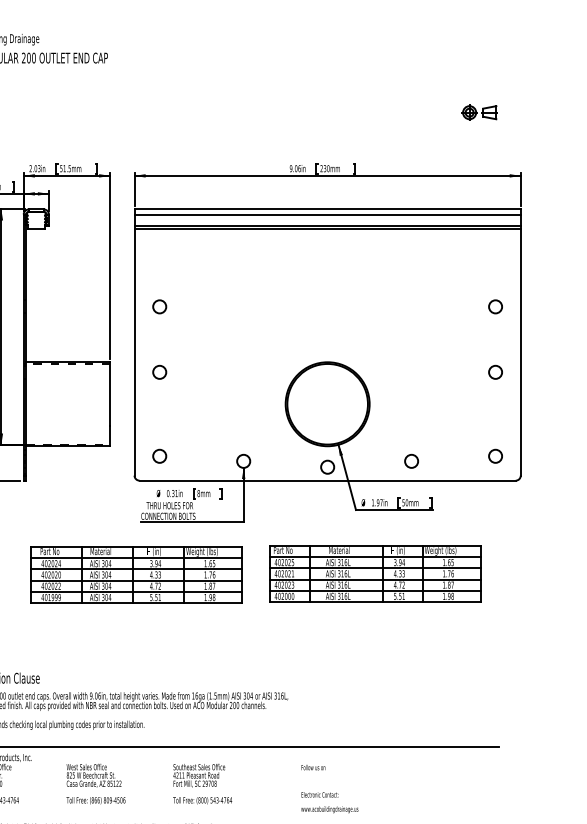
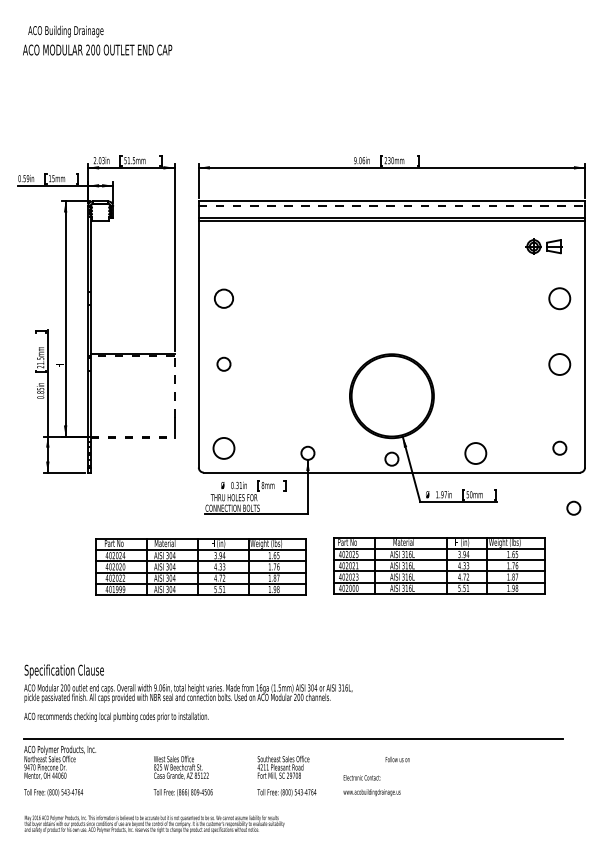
part: (479, 112) -> (543, 246), moved
line: (328, 214) -> (392, 206), solid -> dashed
circle: (159, 306) -> (223, 298), size x1.4
circle: (495, 306) -> (559, 298), size x1.6
circle: (495, 371) -> (559, 363), size x1.6
line: (110, 394) -> (174, 386), solid -> dashed
line: (68, 446) -> (132, 438), solid -> dashed
circle: (159, 455) -> (223, 447), size x1.6
circle: (411, 460) -> (475, 452), size x1.6
circle: (509, 515) -> (573, 507), added
text: (313, 767) -> (397, 759), moved
text: (95, 783) -> (182, 775), moved
text: (202, 783) -> (286, 775), moved
text: (329, 802) -> (371, 785), moved

